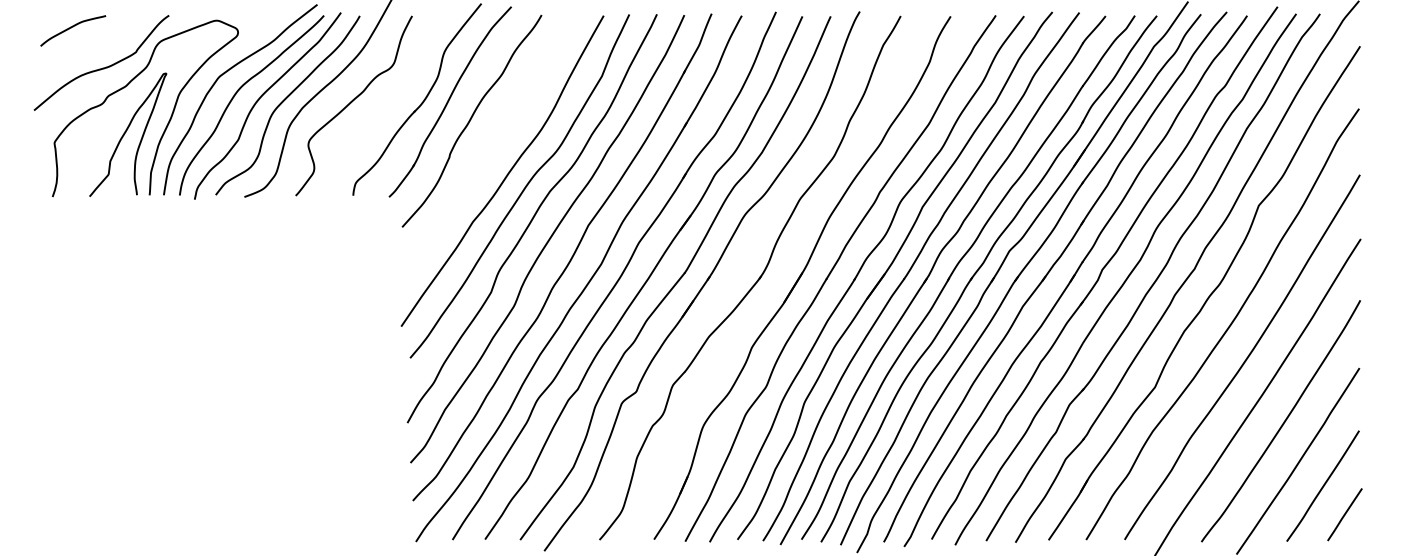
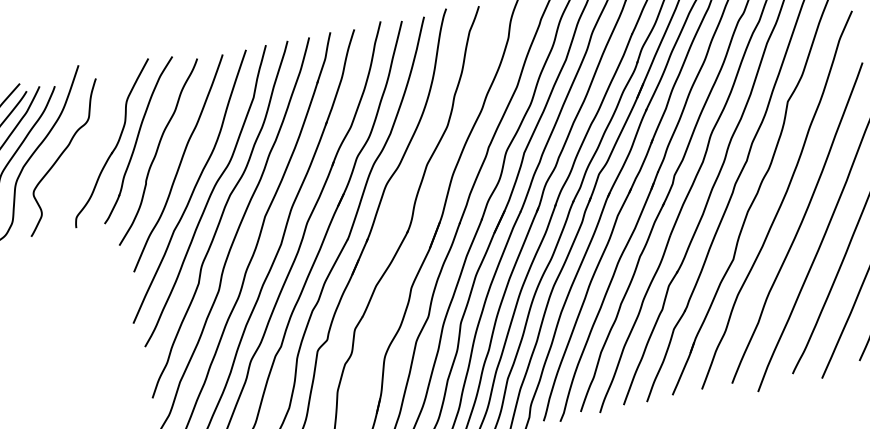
curve: (495, 139) -> (179, 162), added

